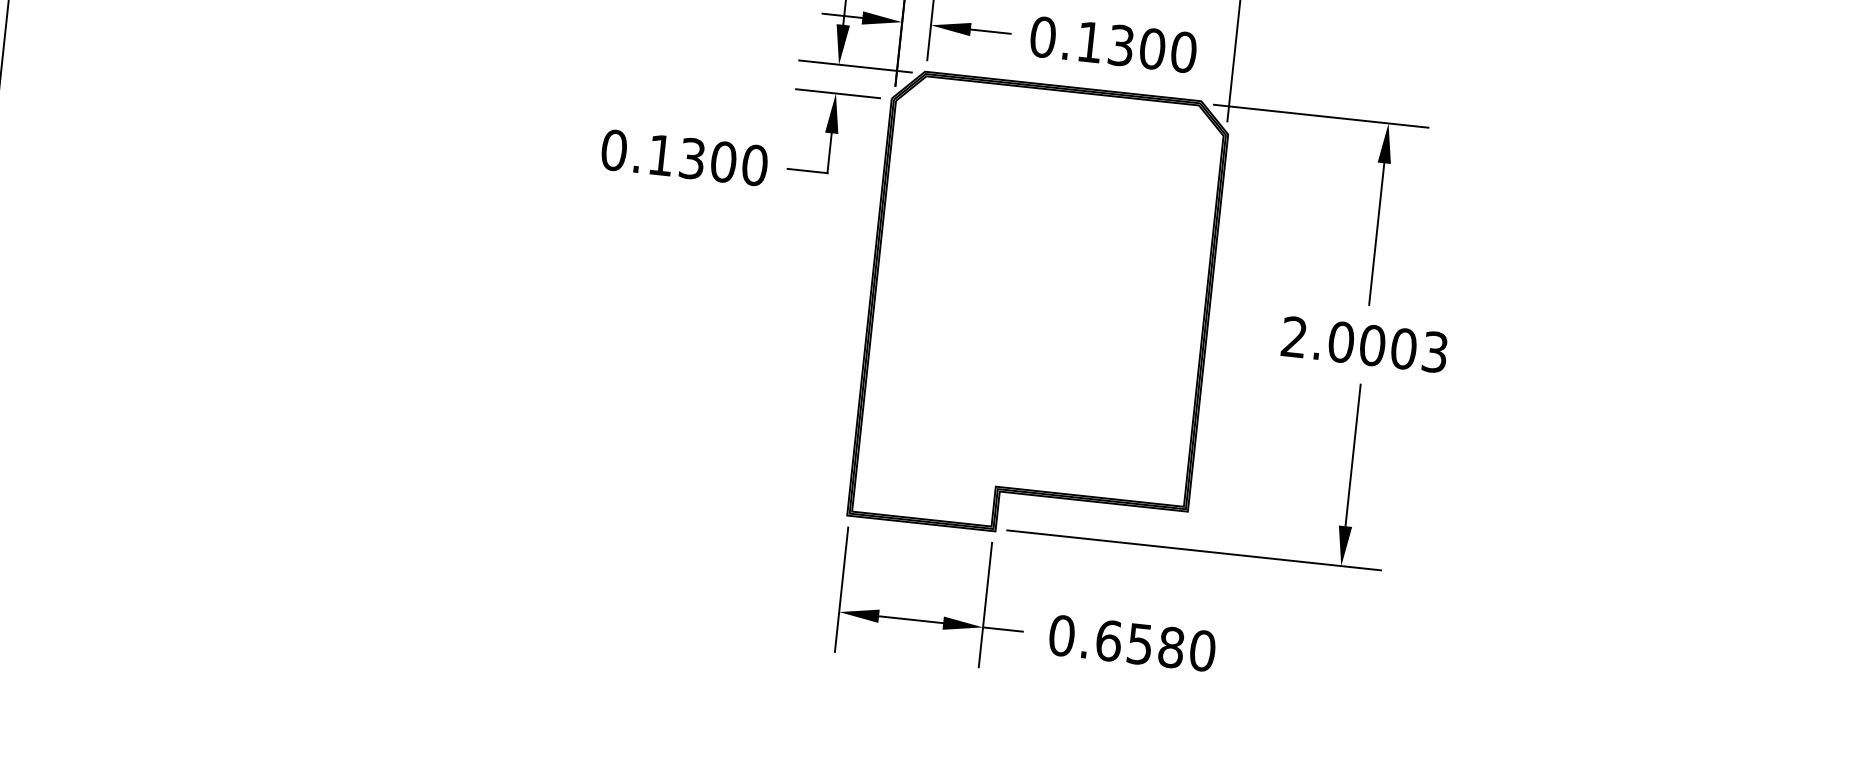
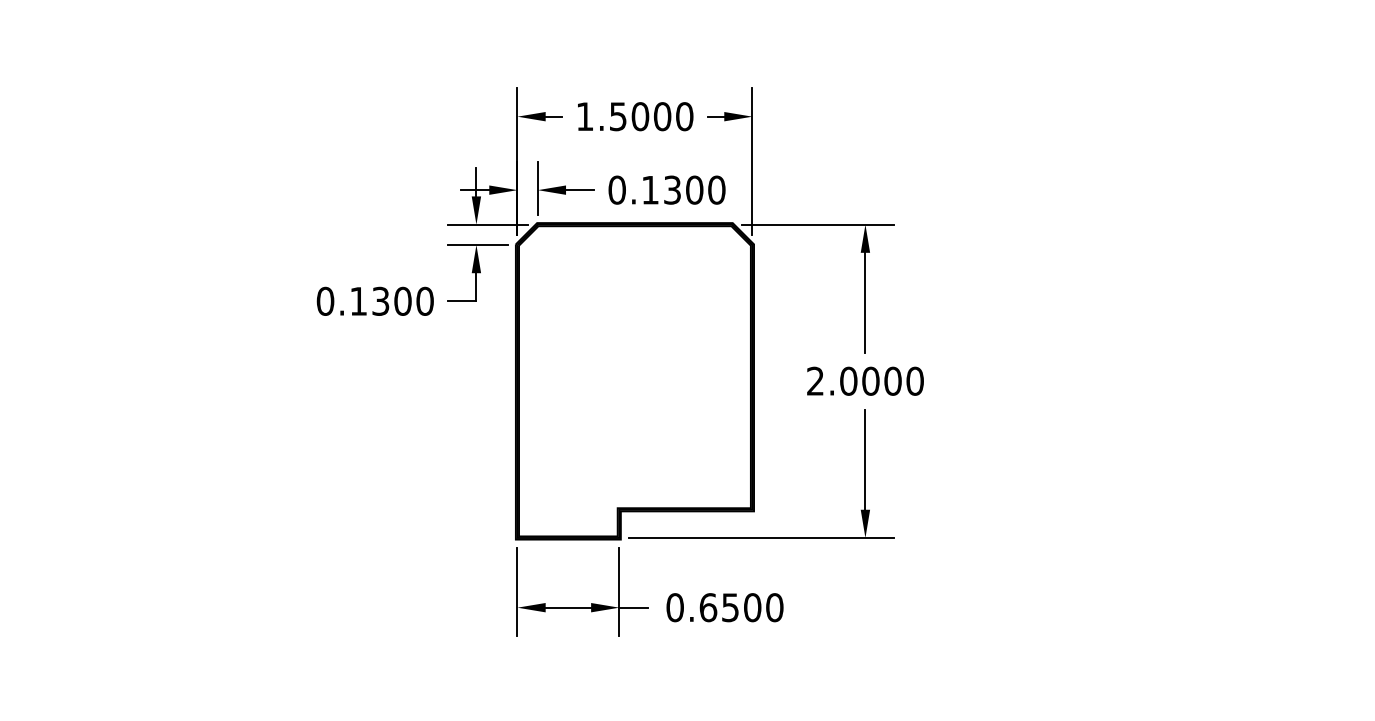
text: (1434, 351) -> (914, 380), 2.0003 -> 2.0000
text: (1171, 647) -> (752, 607), 0.6580 -> 0.6500

